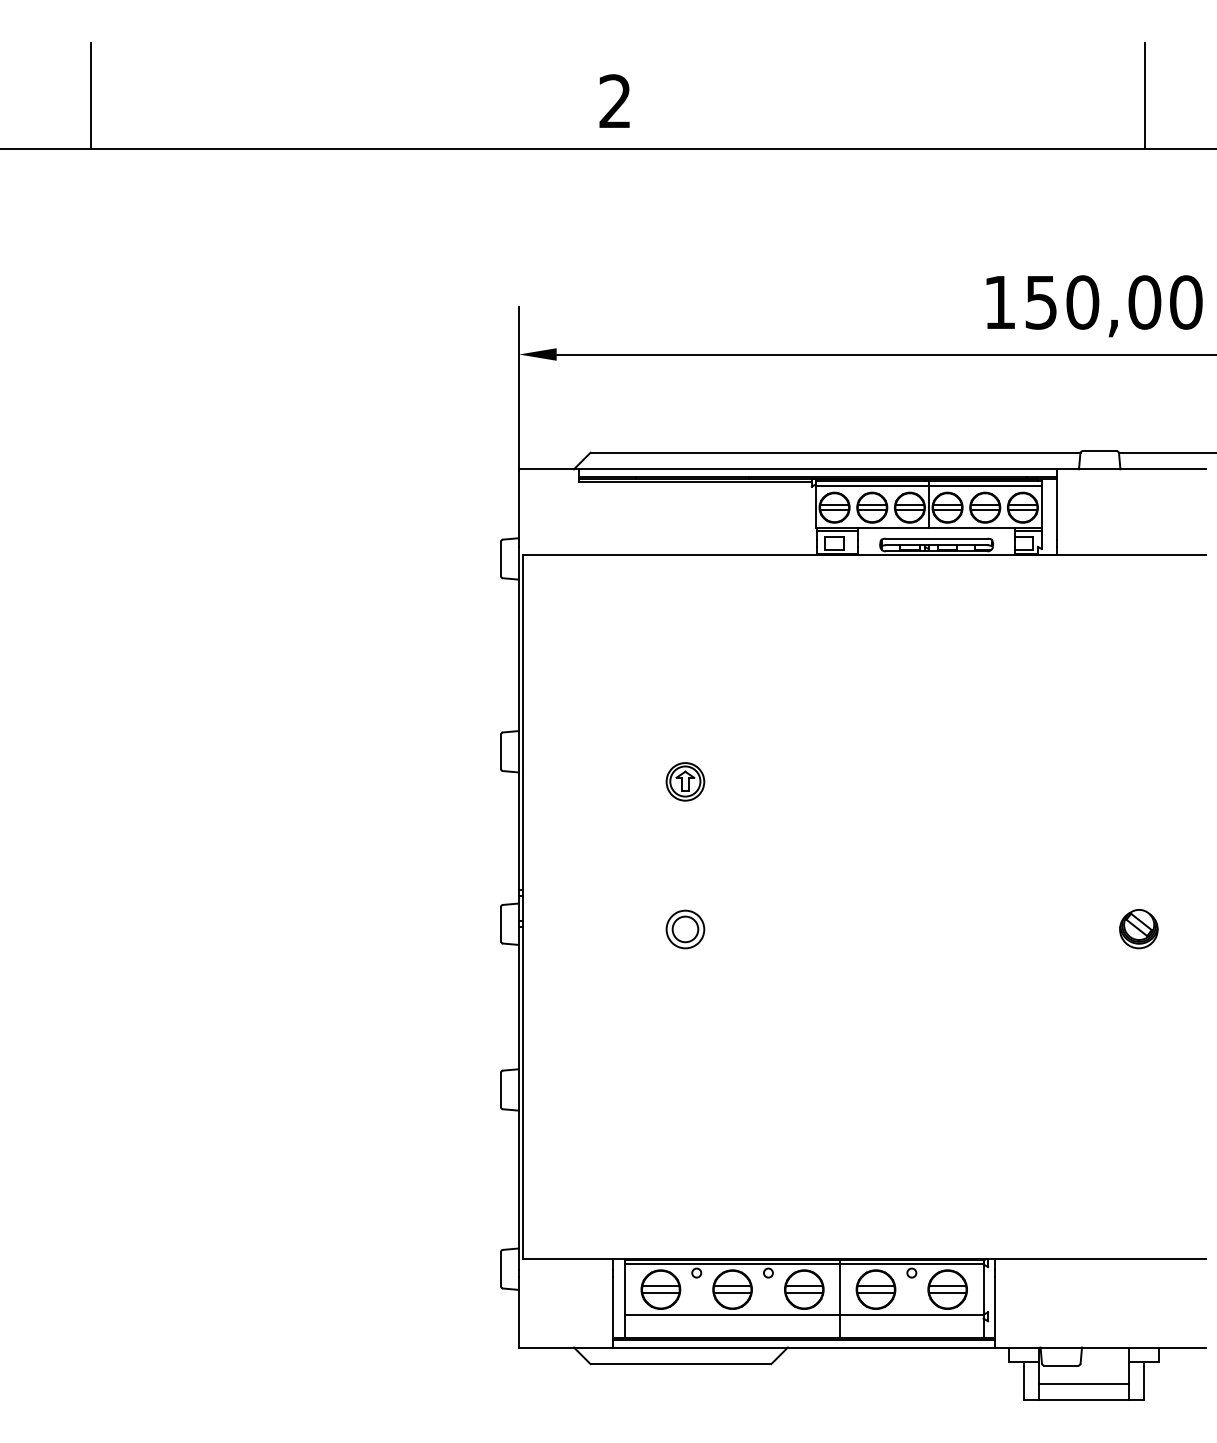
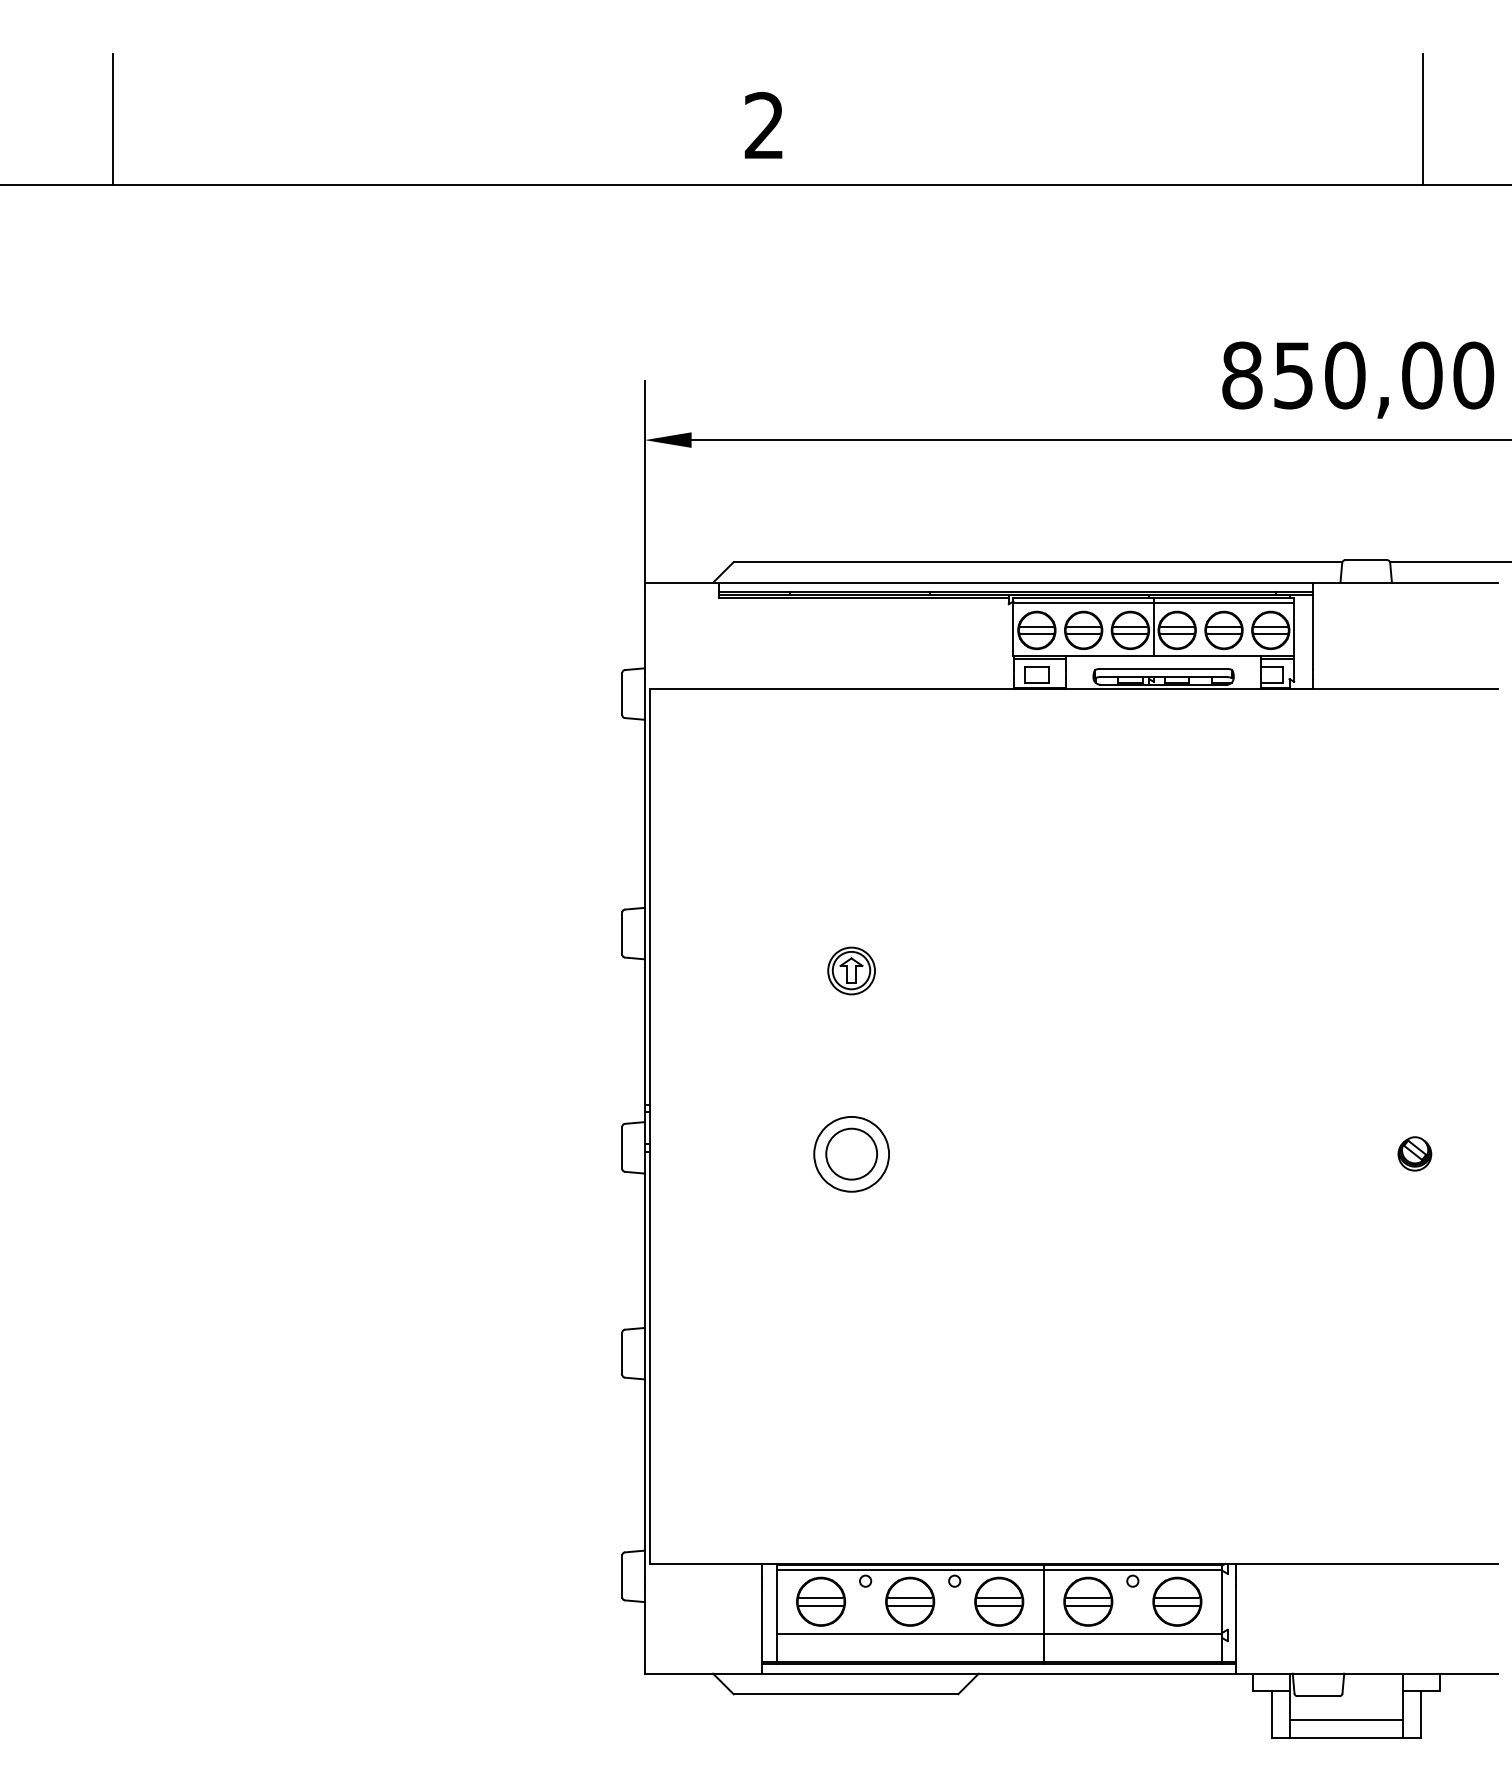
text: (1000, 302) -> (1242, 375), 150,00 -> 850,00
part: (1138, 928) -> (1414, 1153), size x0.7
part: (685, 929) -> (851, 1154), size x1.6

